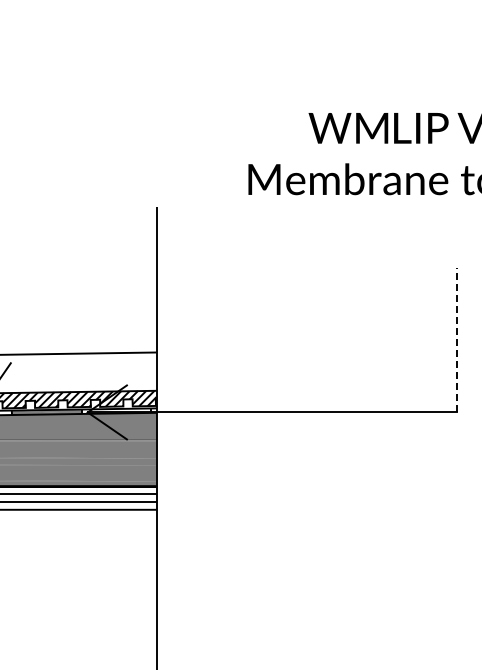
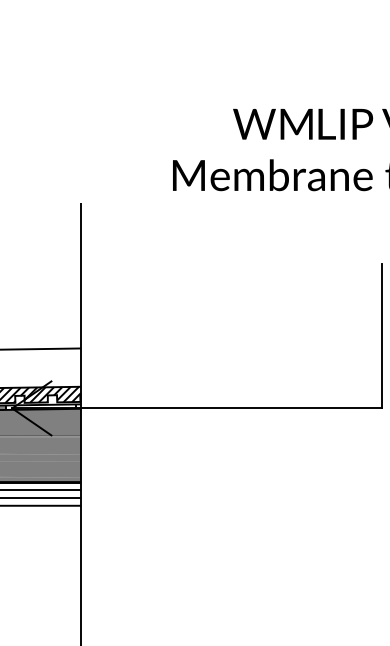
line: (457, 339) -> (381, 335), dashed -> solid

